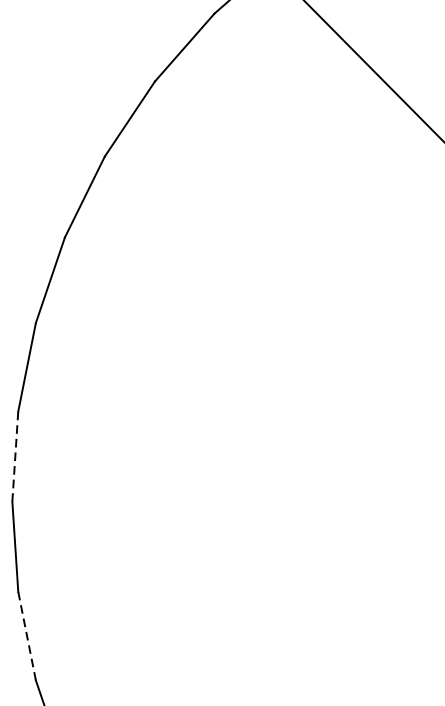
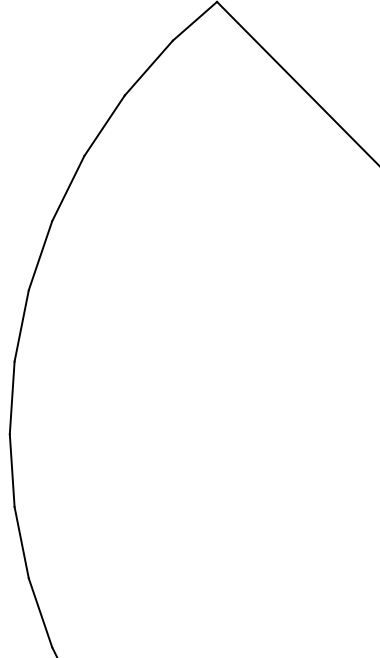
line: (15, 457) -> (12, 398), dashed -> solid
line: (26, 637) -> (21, 543), dashed -> solid

